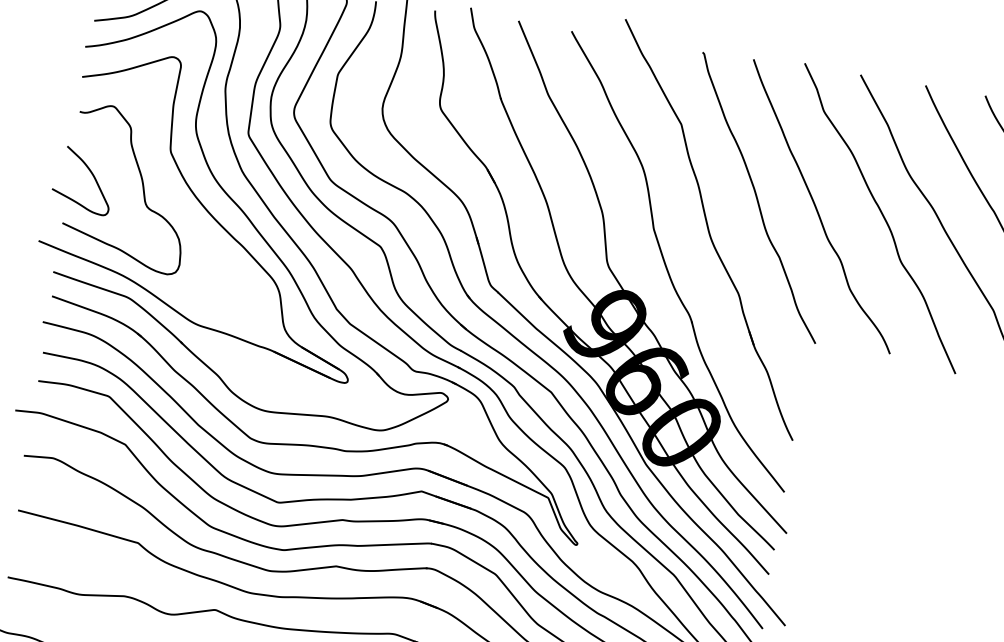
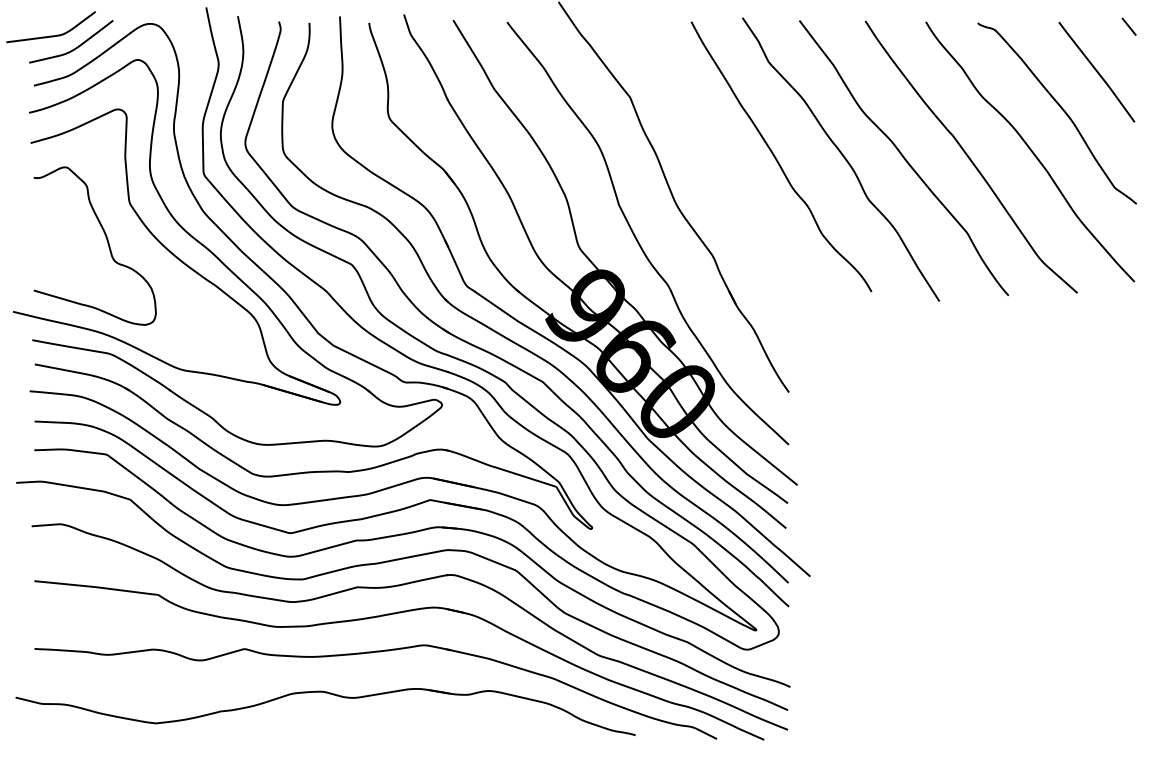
curve: (91, 175) -> (55, 238), removed
curve: (757, 197) -> (716, 157), removed

